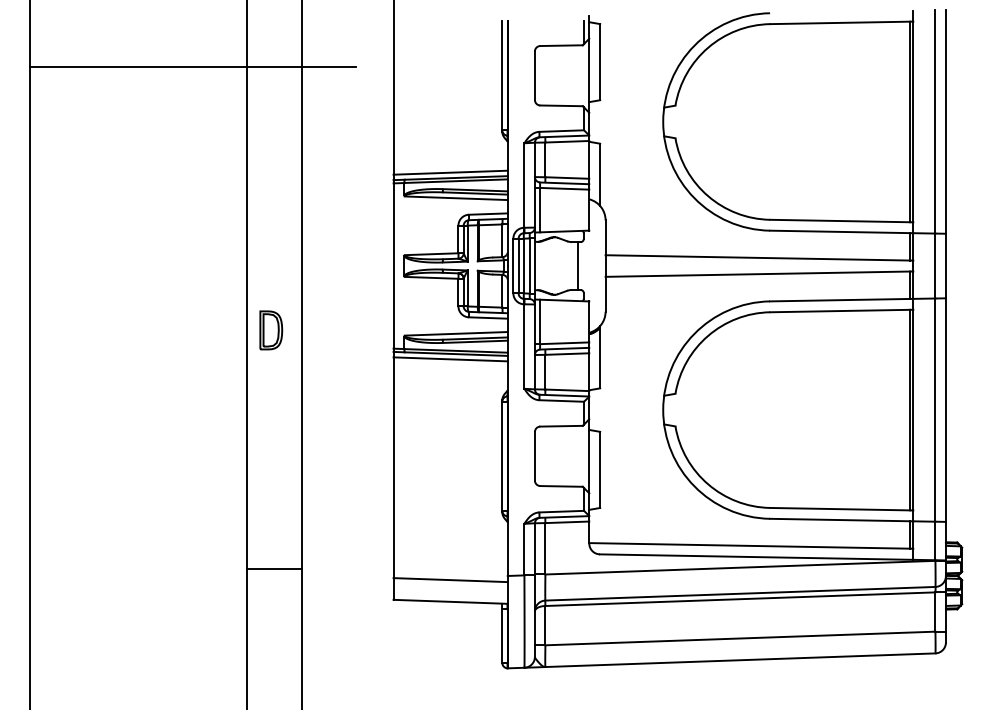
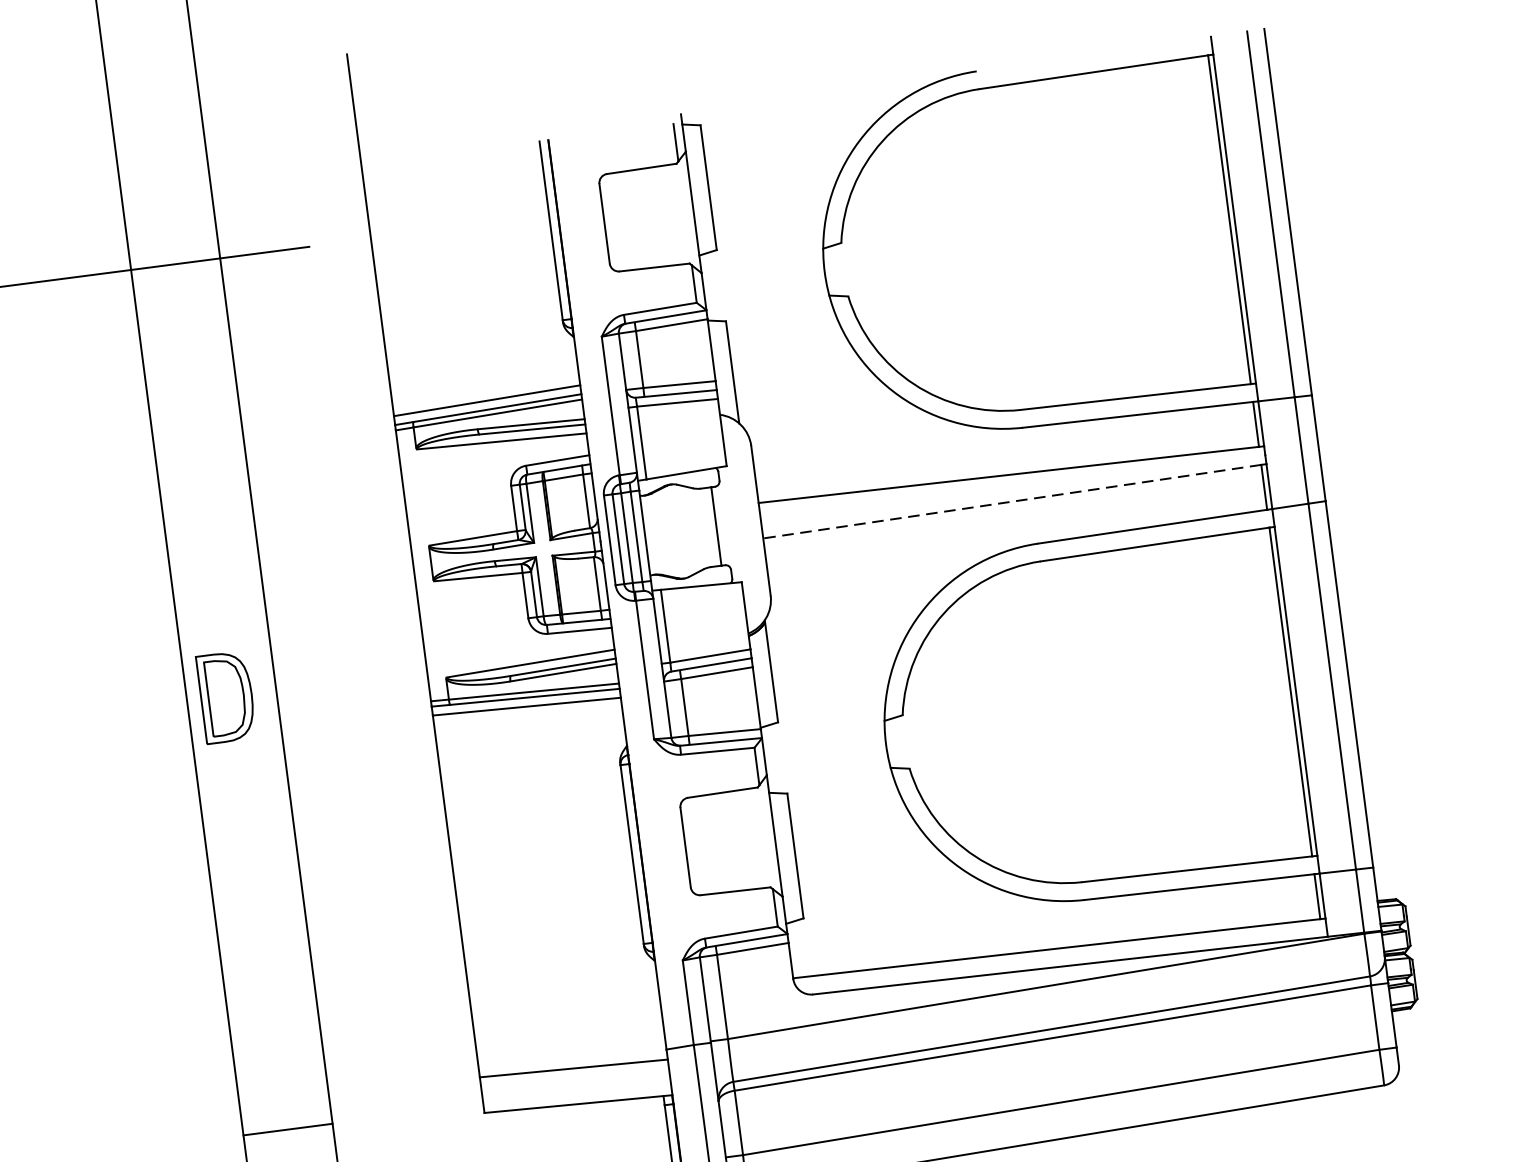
line: (757, 274) -> (1011, 502), solid -> dashed
part: (271, 330) -> (227, 697), size x1.4
line: (274, 568) -> (288, 1129), moved

